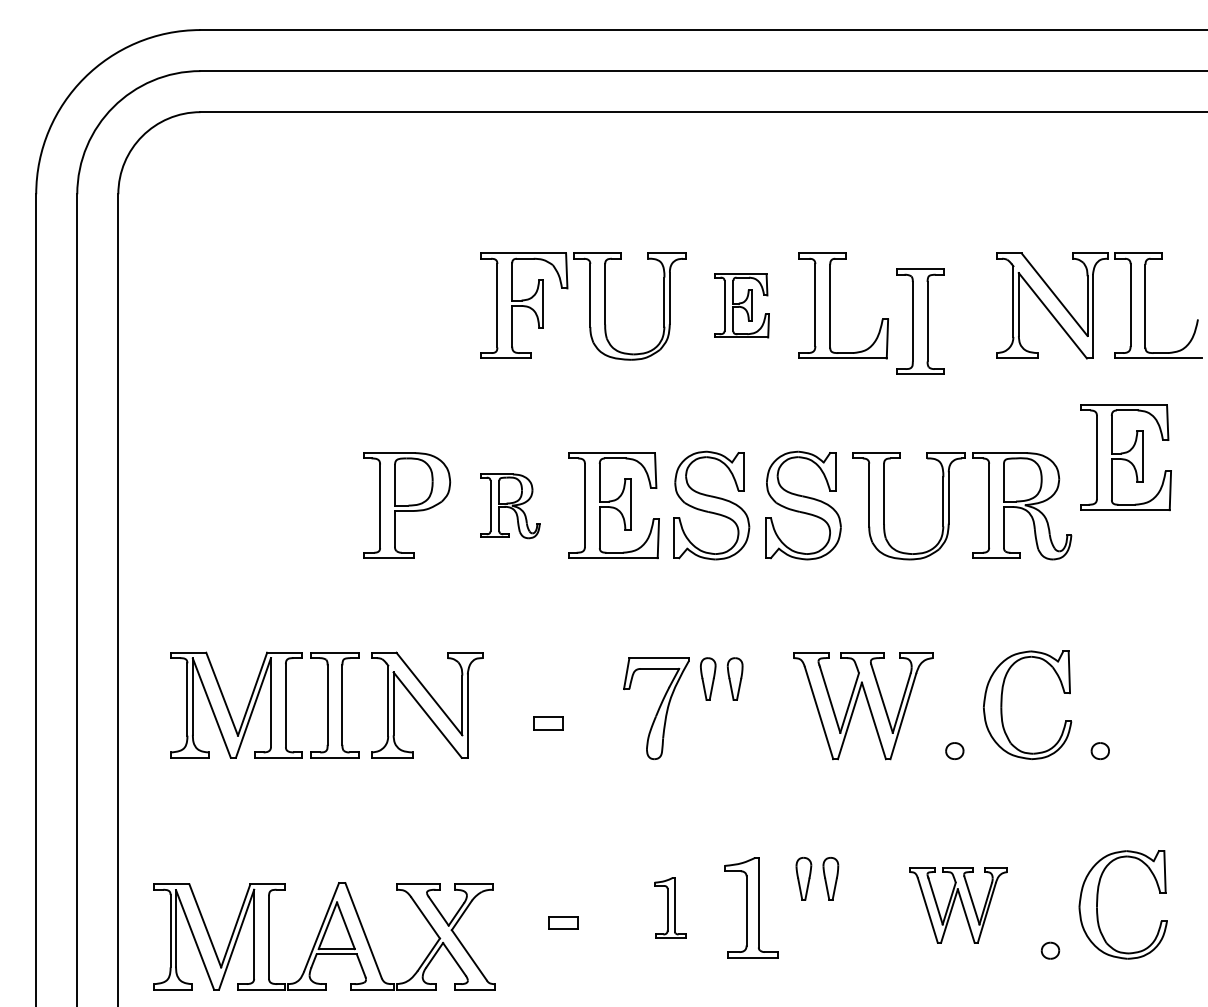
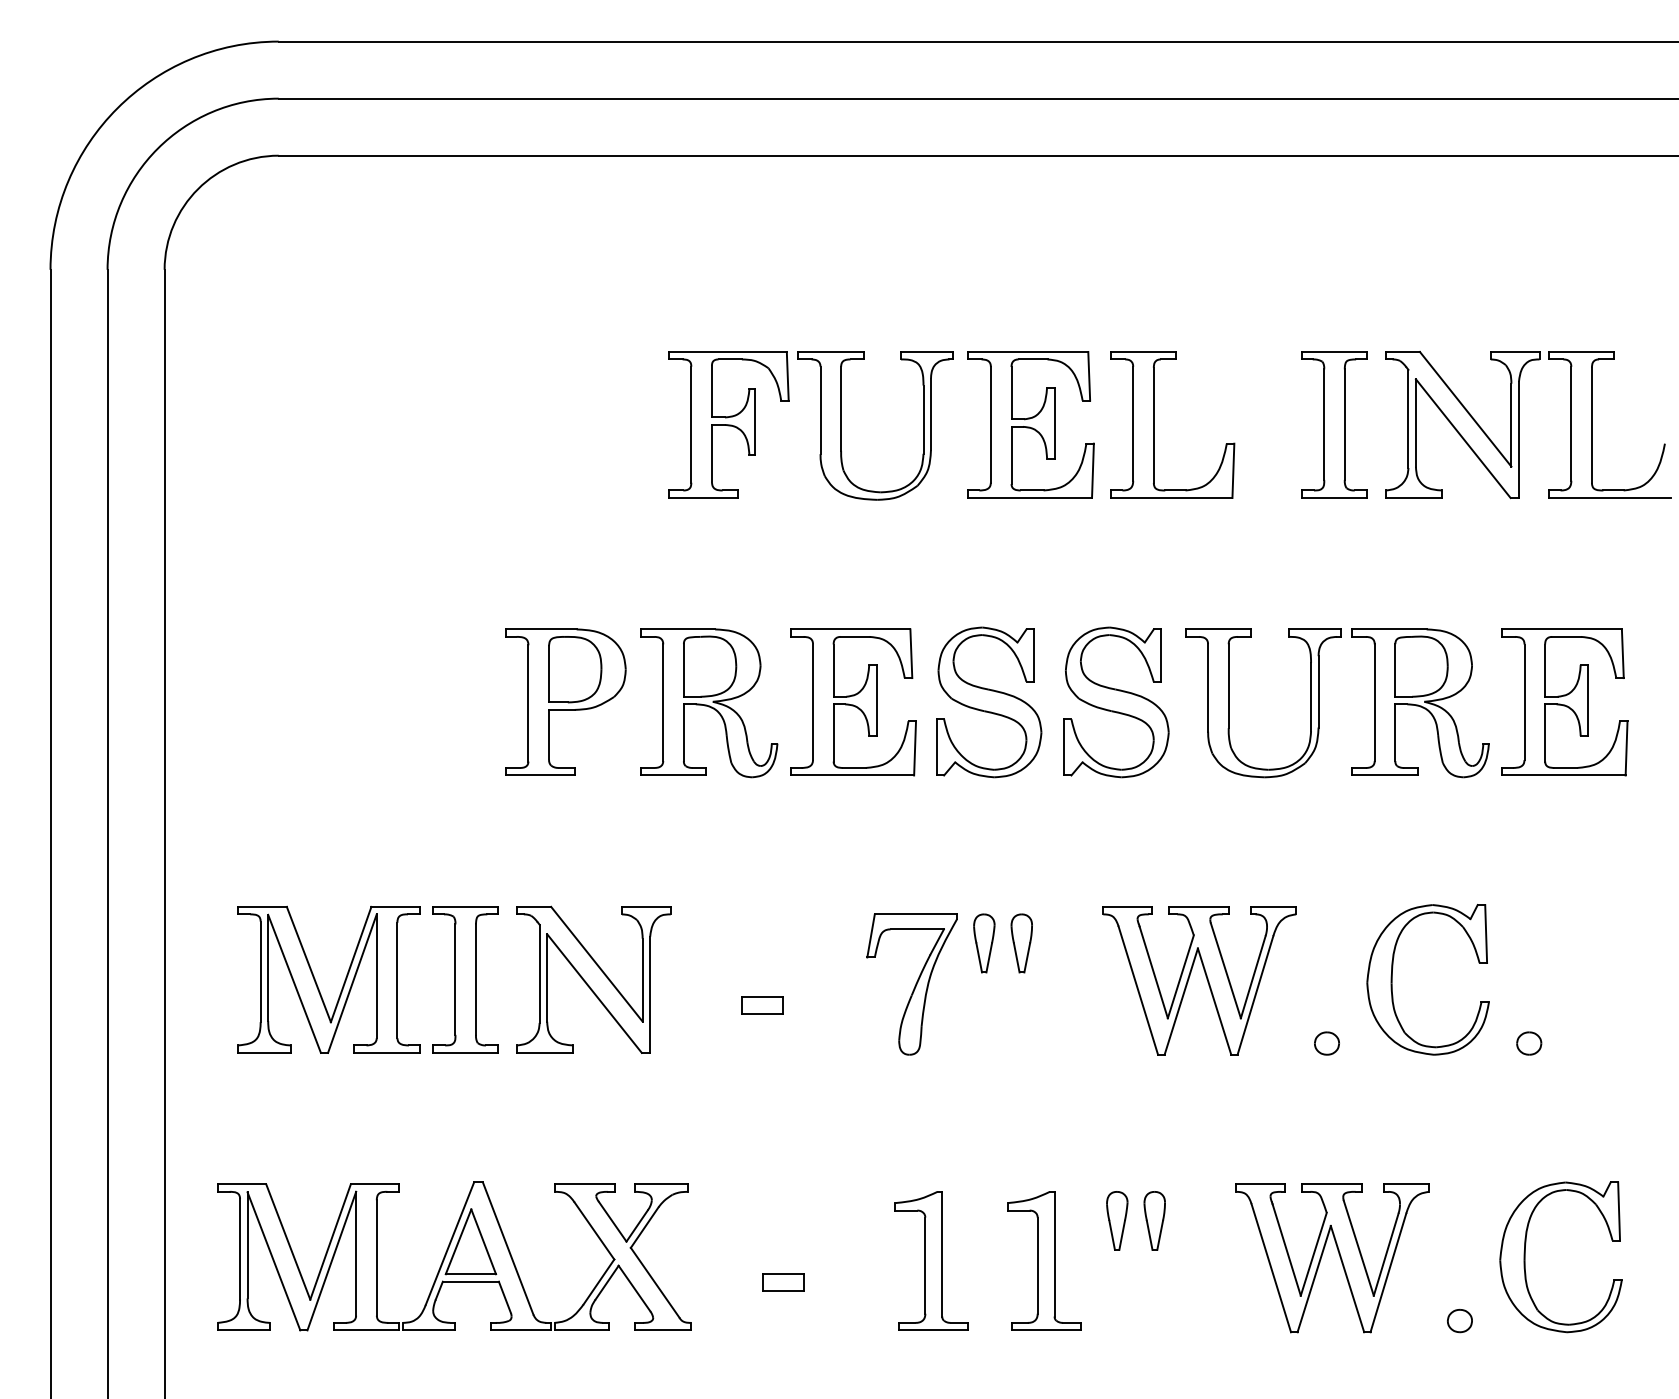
part: (741, 305) -> (1030, 424), size x1.67
part: (920, 321) -> (1334, 424), moved
part: (1125, 457) -> (1564, 702), moved
part: (510, 506) -> (709, 703), size x1.67
part: (958, 905) -> (1332, 1258), size x1.43
part: (670, 907) -> (931, 1260), size x1.67
part: (324, 936) -> (453, 1256), moved

